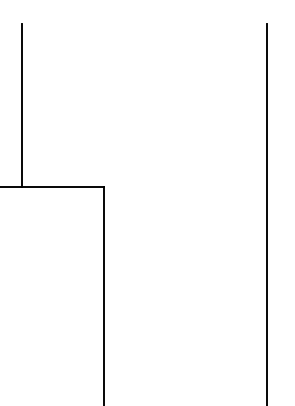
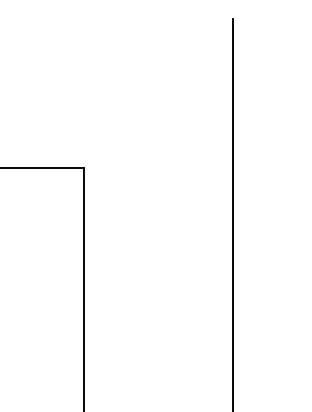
line: (21, 105) -> (8, 93), removed

